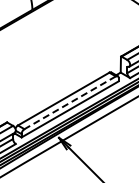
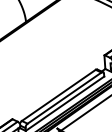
line: (70, 102) -> (64, 97), dashed -> solid

